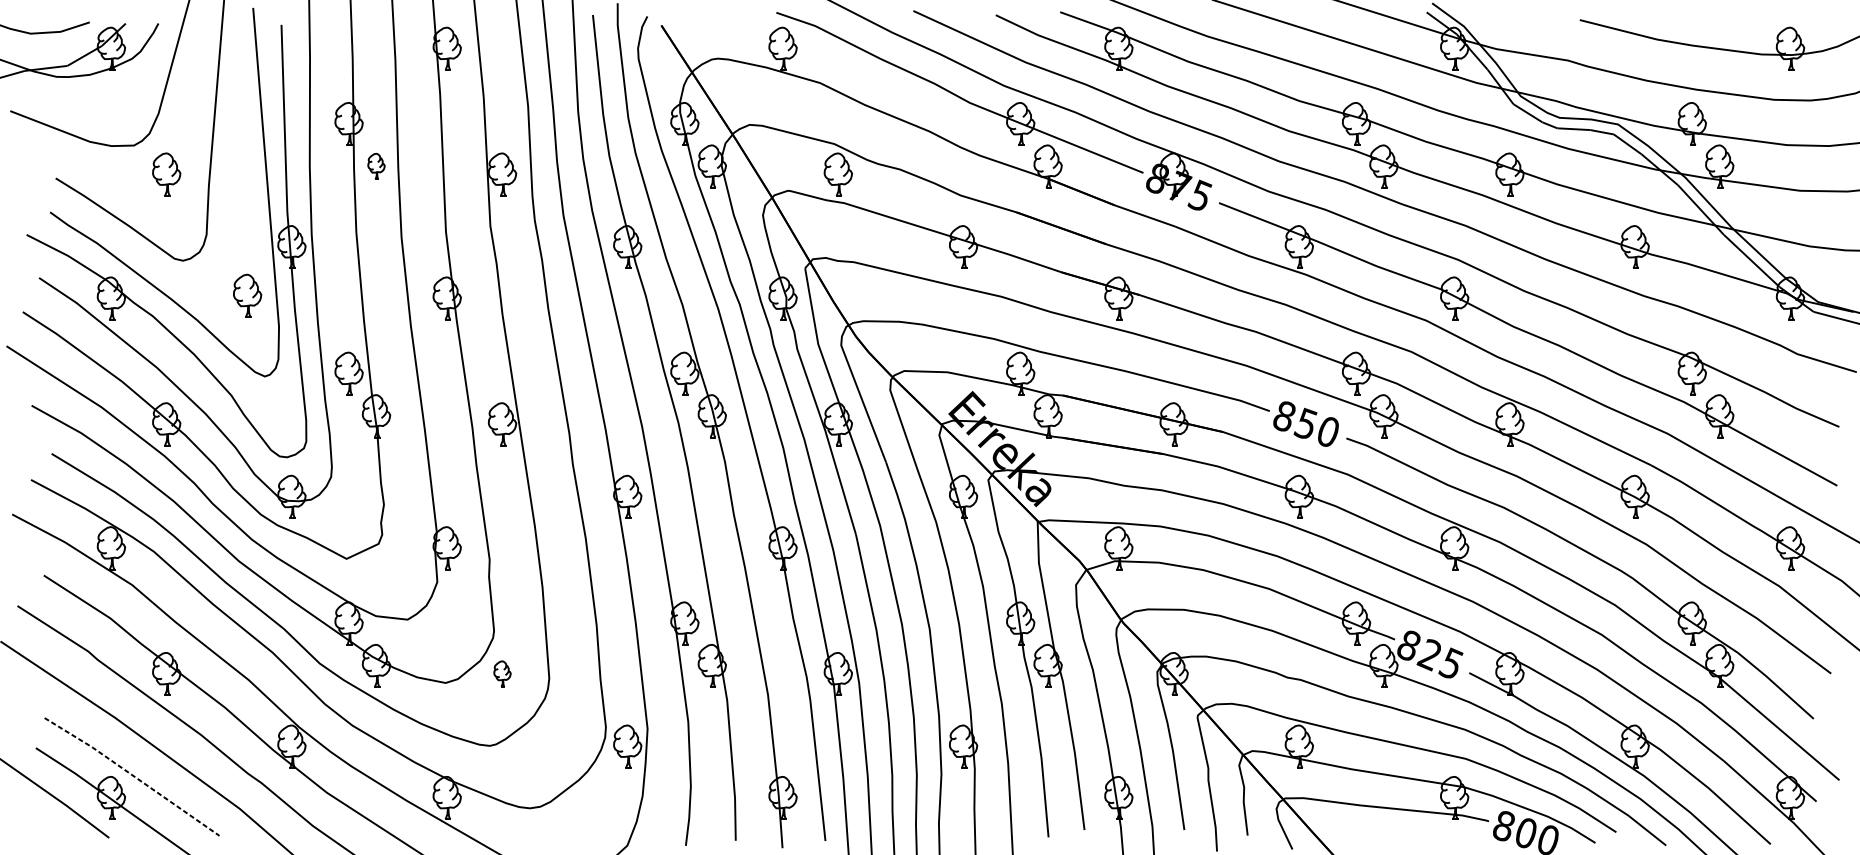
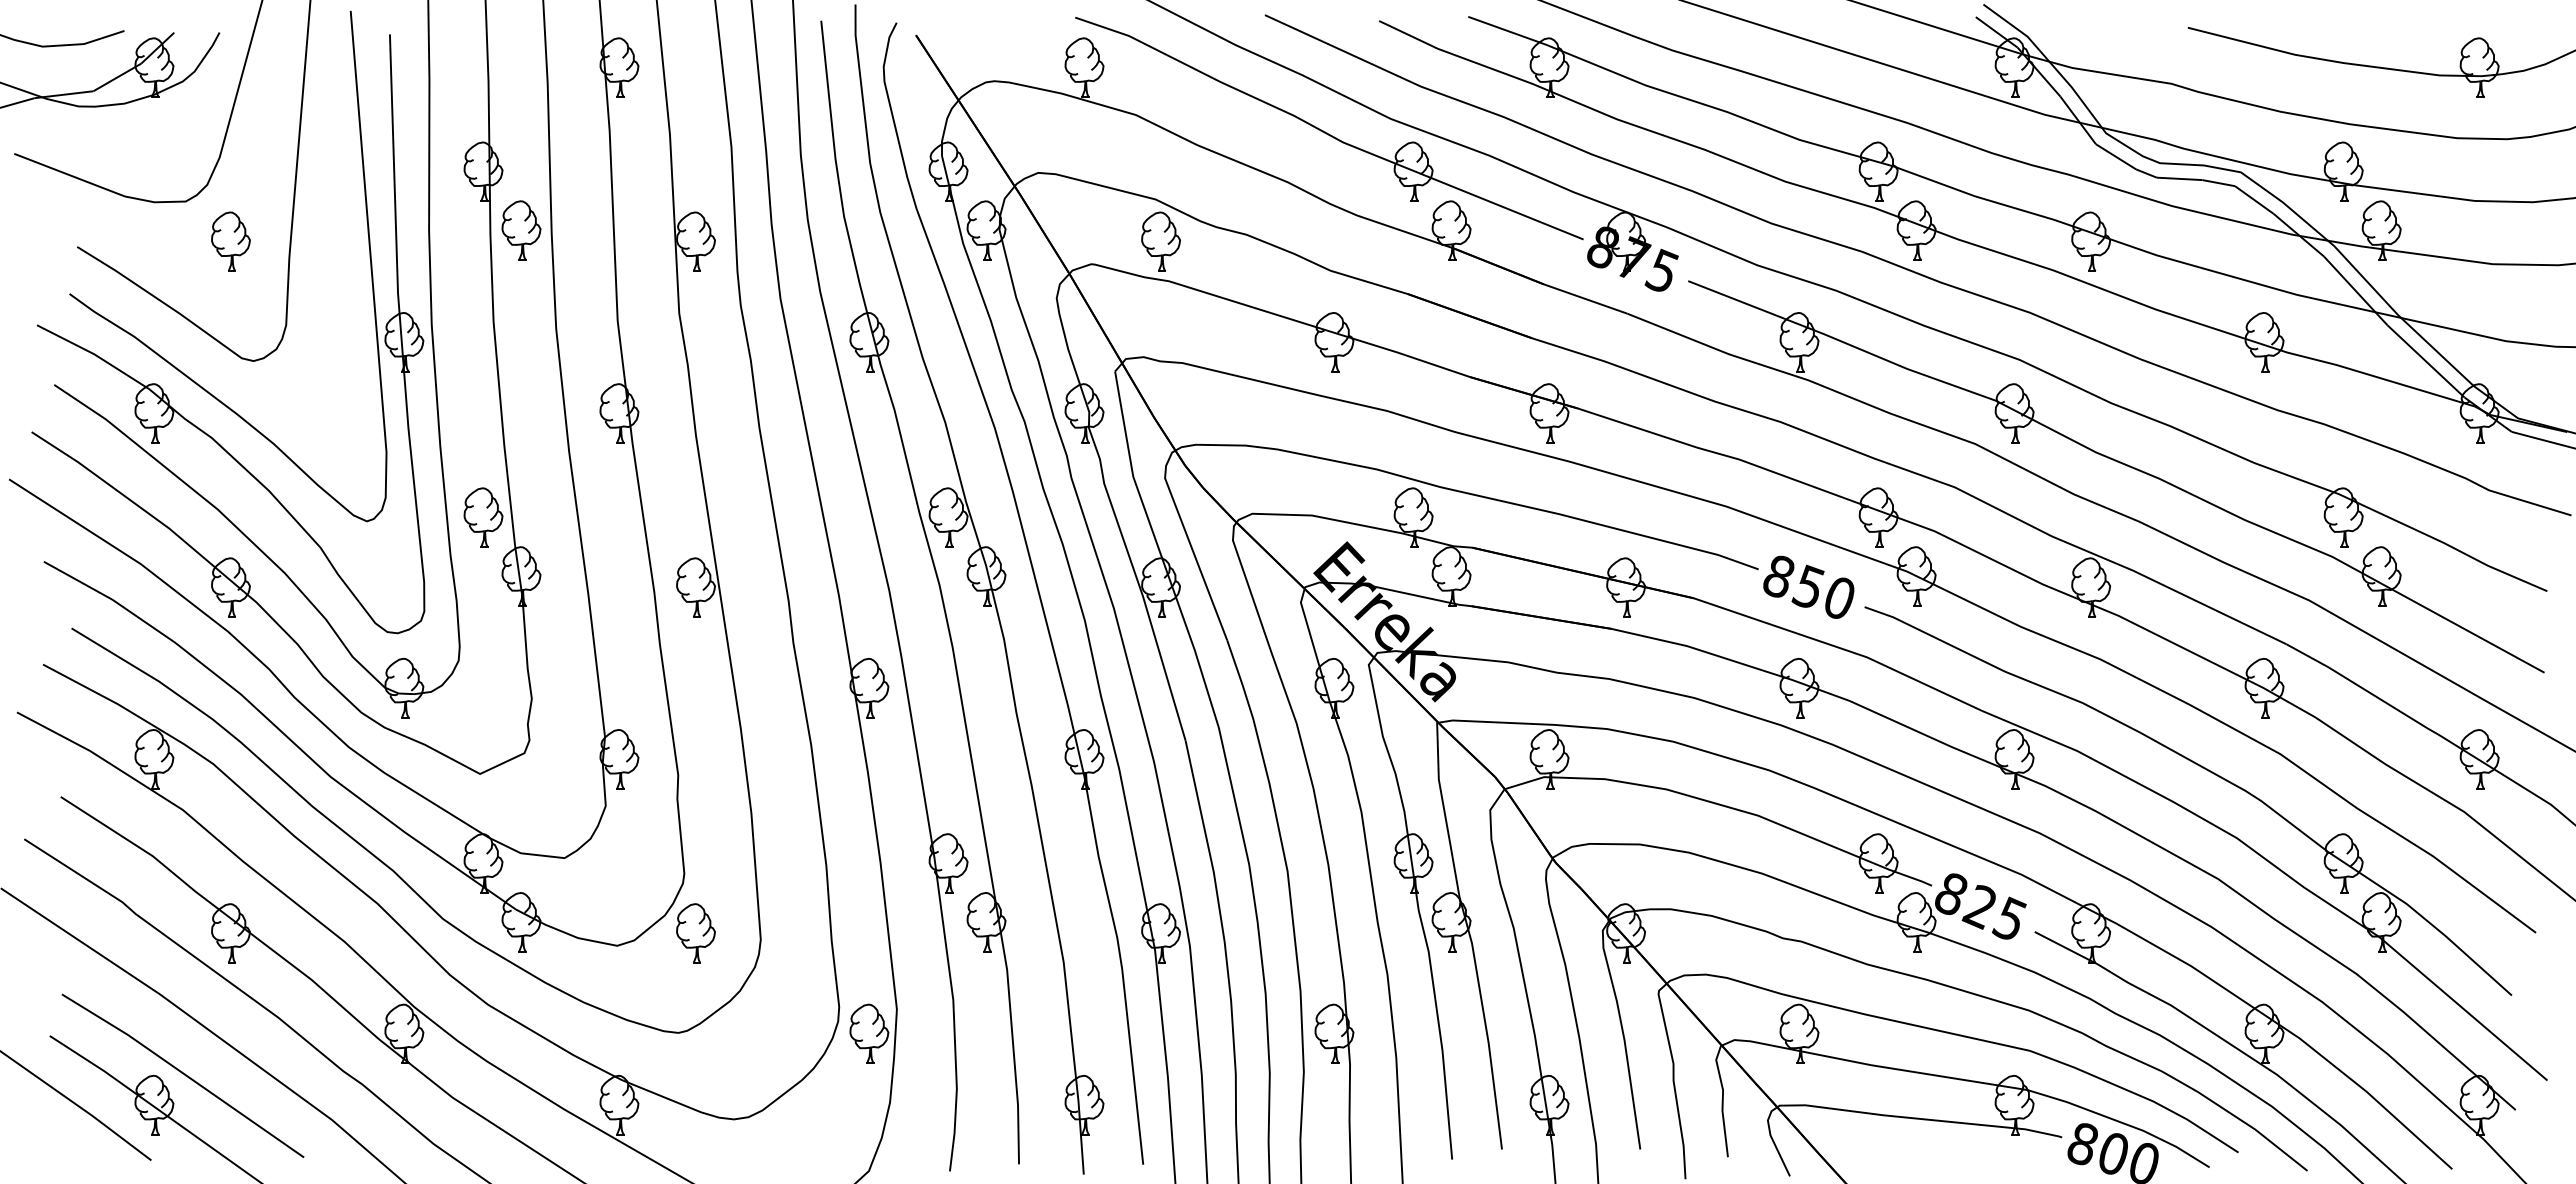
part: (376, 166) -> (521, 230), size x1.67
part: (247, 295) -> (342, 409), removed
part: (502, 674) -> (695, 933), size x1.67
line: (132, 775) -> (183, 1073), dashed -> solid

